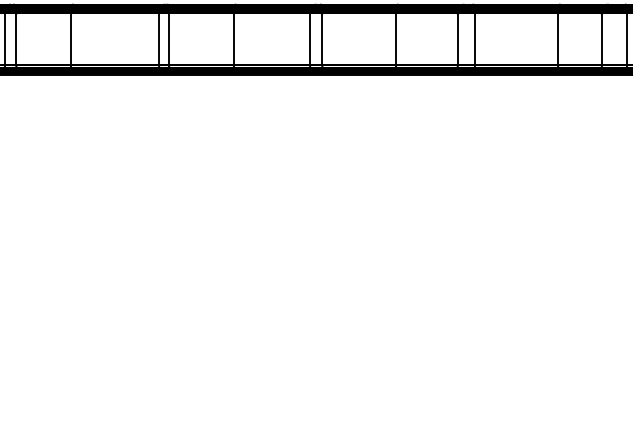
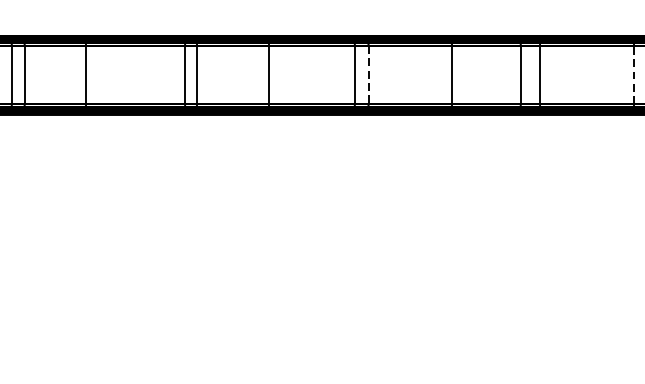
line: (322, 39) -> (368, 75), solid -> dashed
line: (558, 39) -> (633, 75), solid -> dashed

